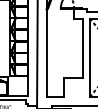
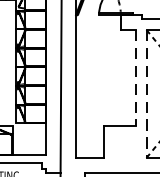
line: (83, 48) -> (136, 78), solid -> dashed
line: (89, 58) -> (145, 95), solid -> dashed

